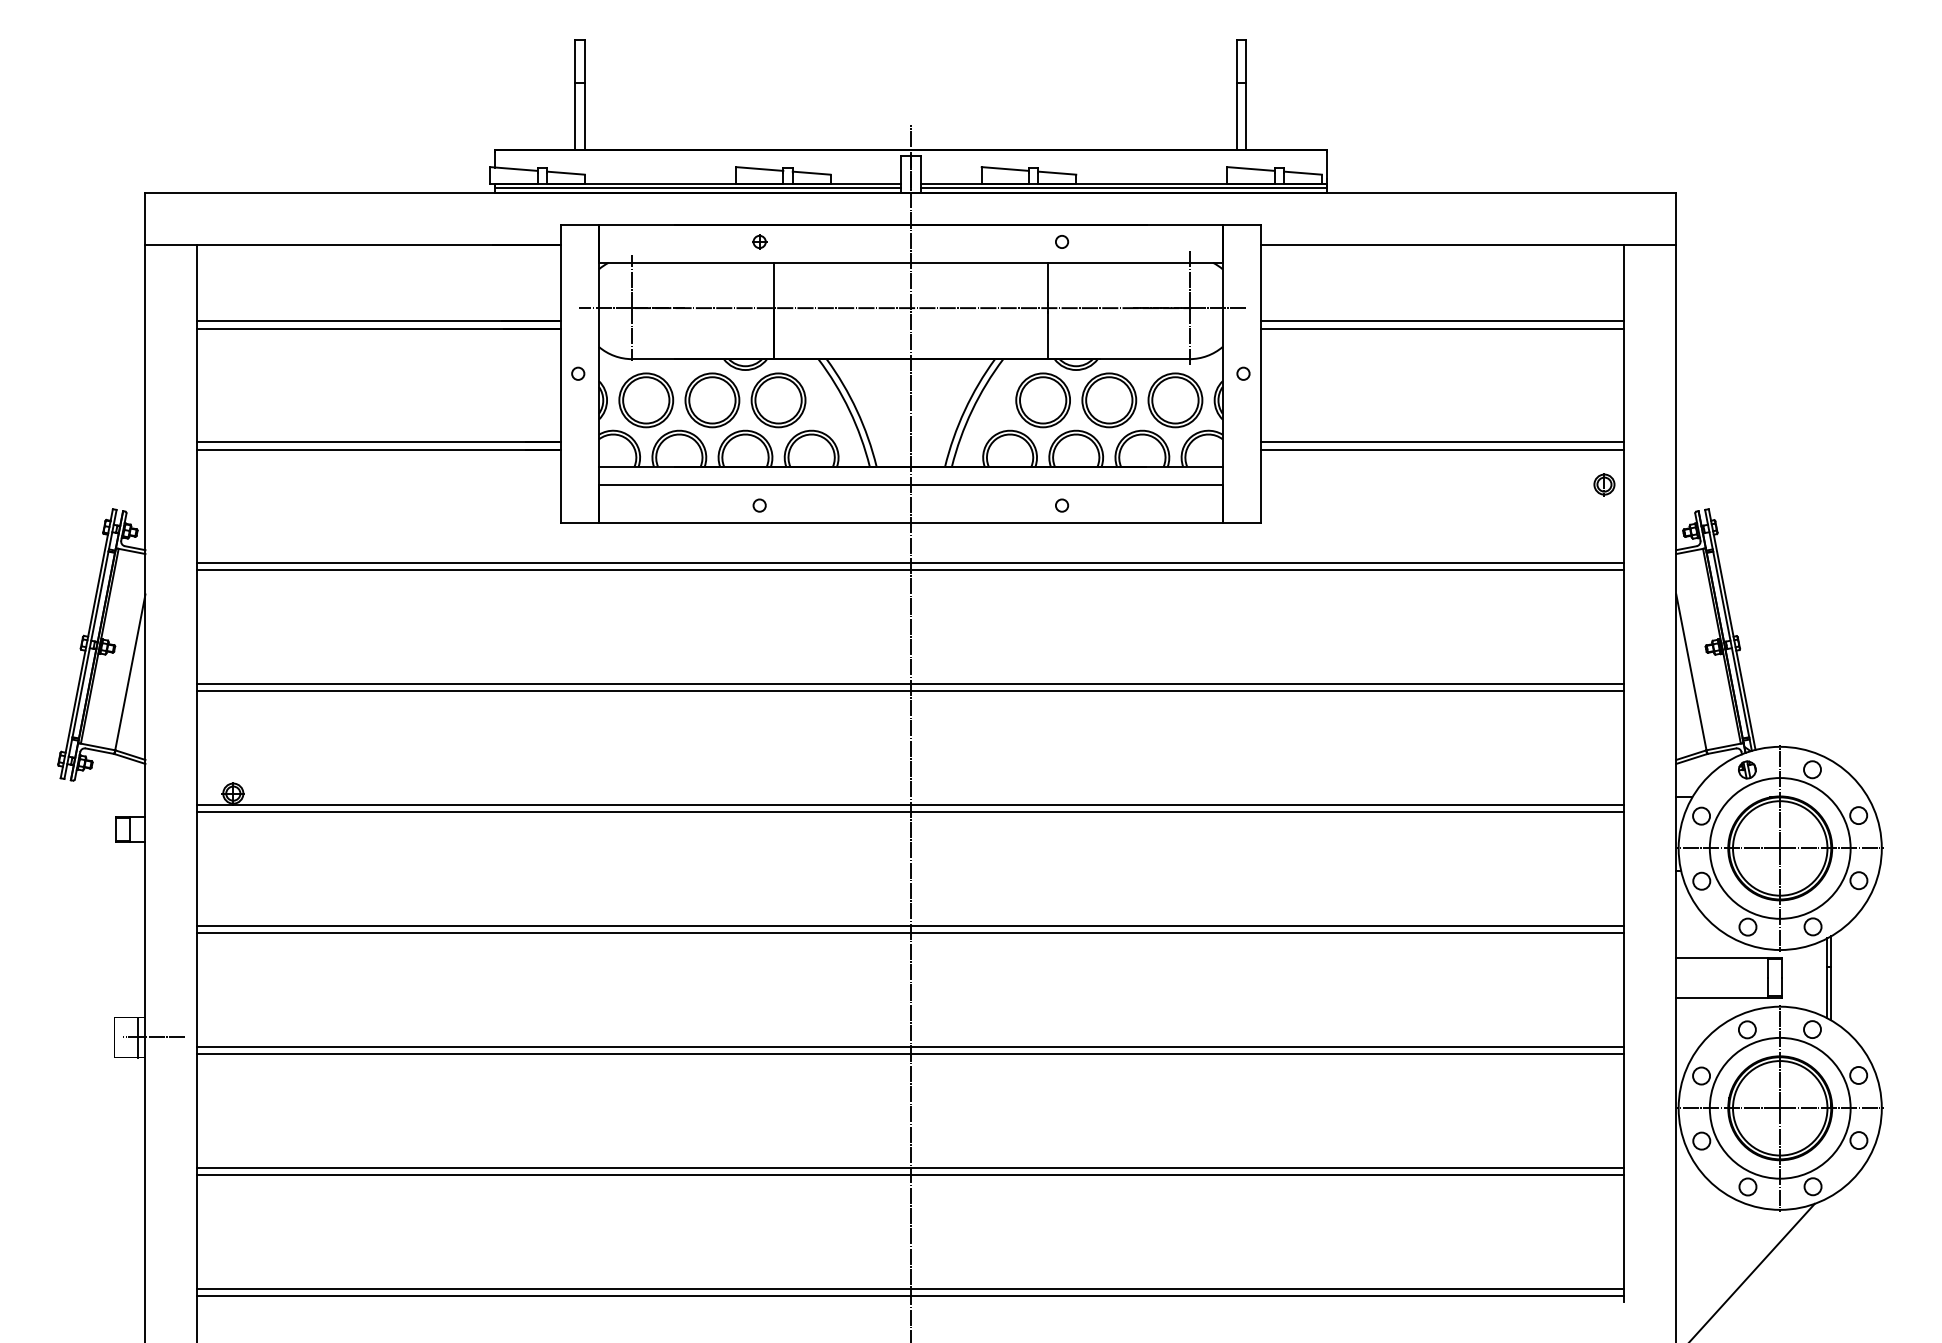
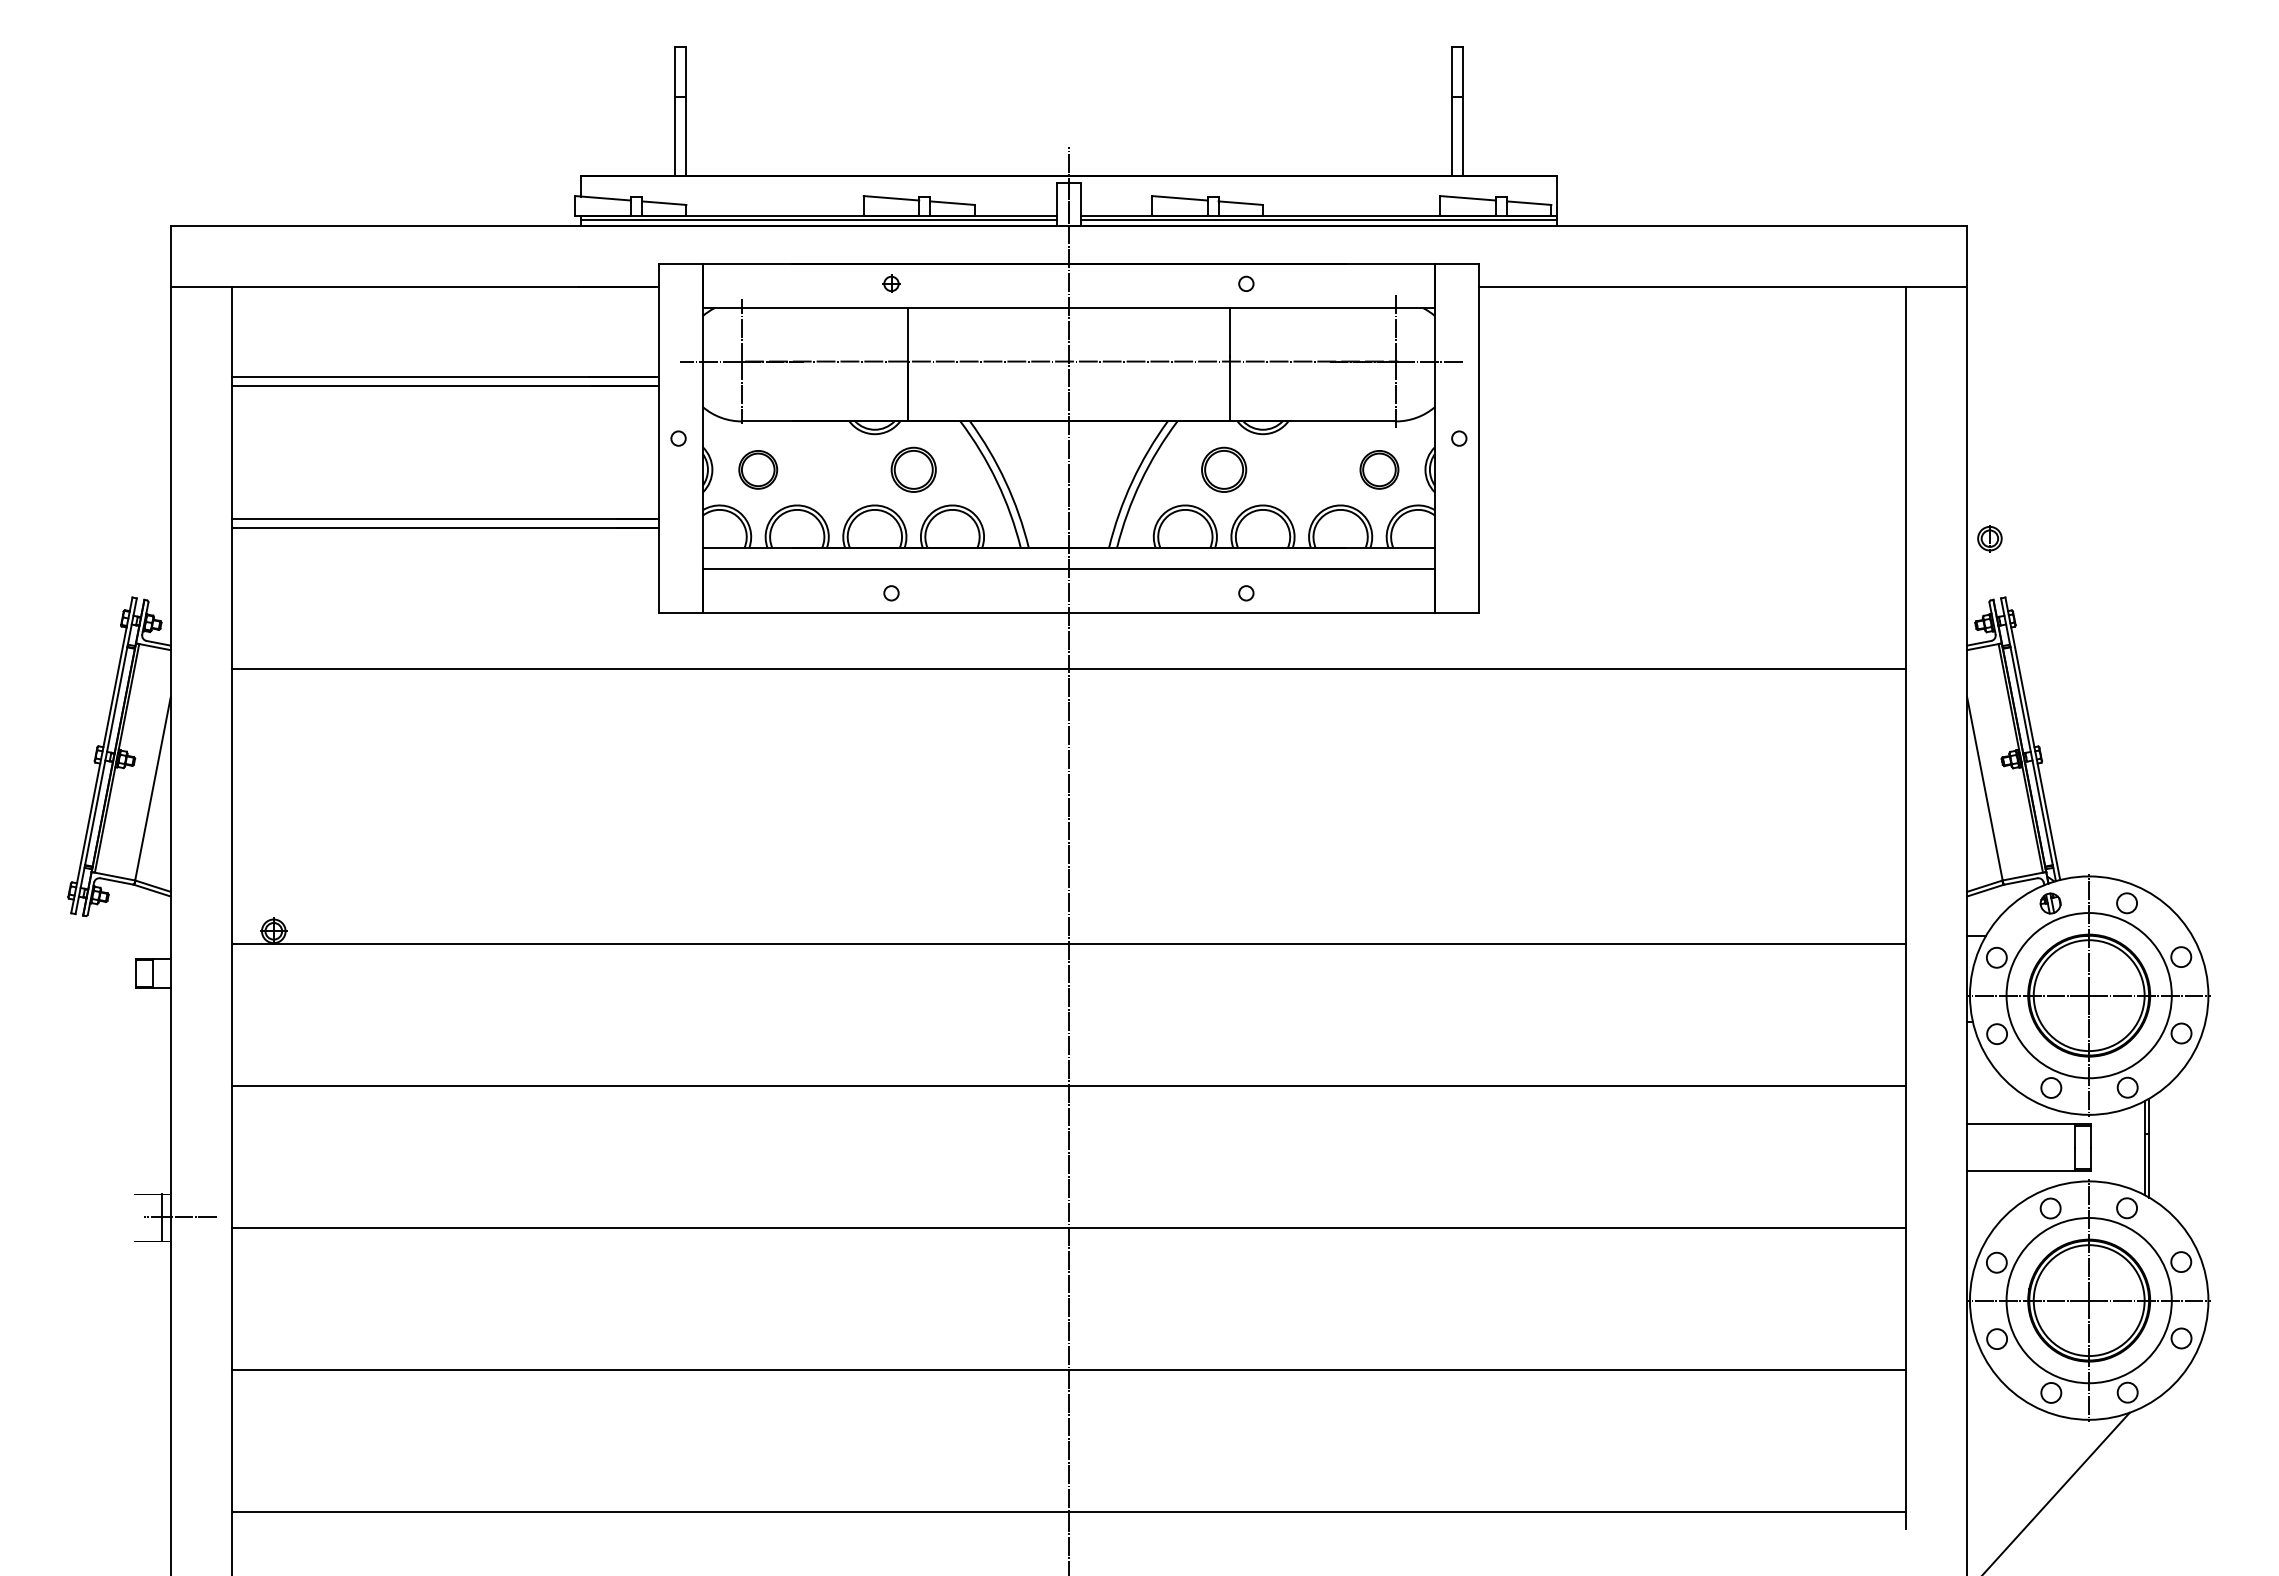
line: (1442, 320) -> (1692, 376), removed
line: (1442, 328) -> (1692, 385), removed
part: (645, 400) -> (757, 469), size x0.6
part: (711, 400) -> (835, 469), removed
part: (778, 400) -> (913, 469), size x0.7
part: (1042, 400) -> (1223, 469), size x0.7
part: (1109, 400) -> (1301, 469), removed
part: (1175, 400) -> (1379, 469), size x0.6
line: (1442, 441) -> (1692, 518), removed
line: (1442, 449) -> (1692, 527), removed
part: (1604, 484) -> (1989, 538), moved
line: (910, 562) -> (1068, 660), removed
line: (910, 683) -> (1068, 802), removed
line: (910, 691) -> (1068, 811), removed
line: (910, 812) -> (1068, 953), removed
line: (910, 933) -> (1068, 1095), removed
line: (910, 1054) -> (1068, 1237), removed
line: (910, 1175) -> (1068, 1379), removed
line: (910, 1296) -> (1068, 1521), removed

